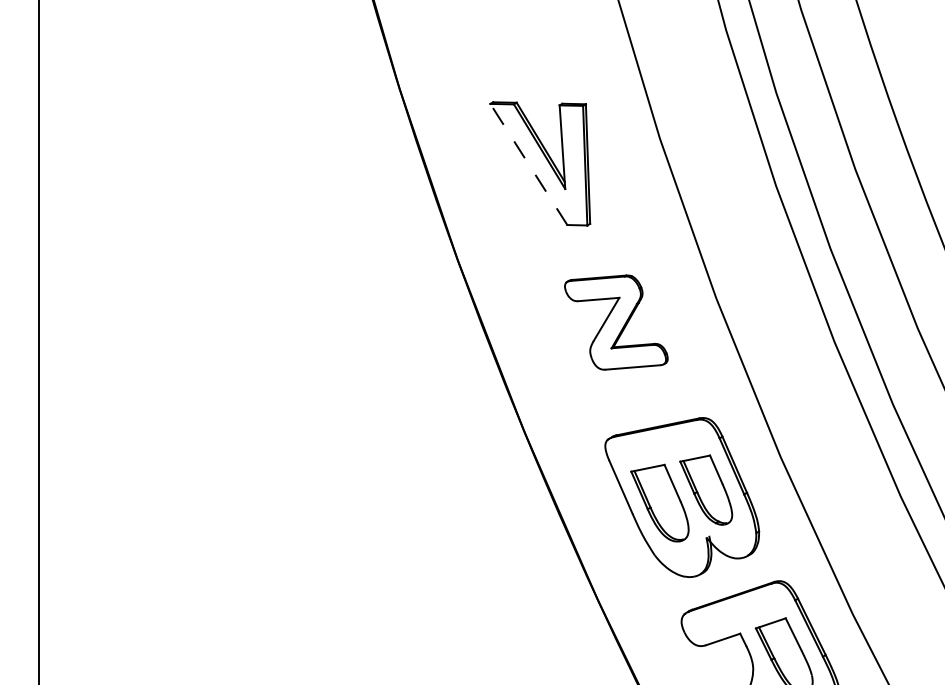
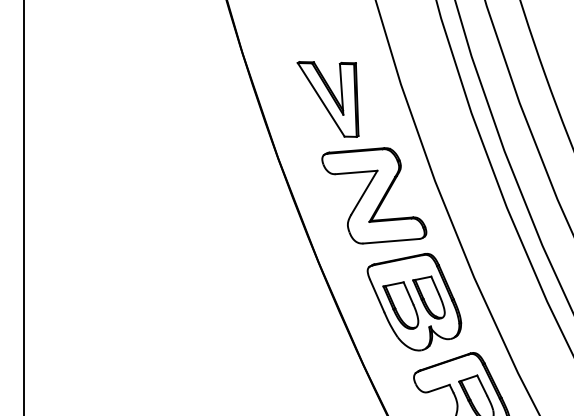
line: (529, 163) -> (321, 99), dashed -> solid
part: (616, 321) -> (374, 195), size x1.67

